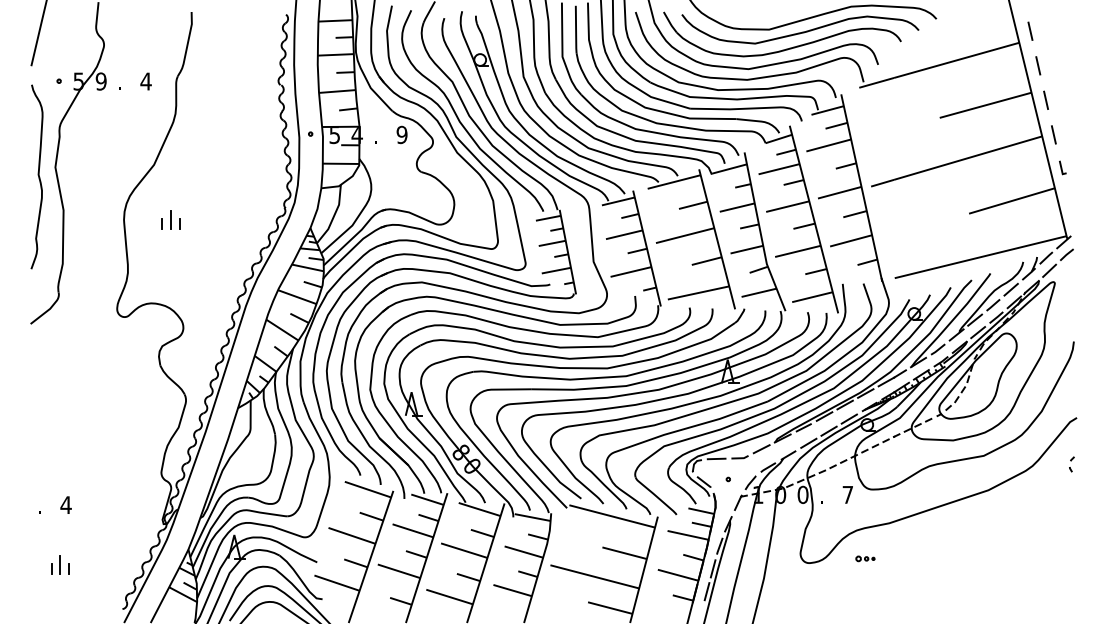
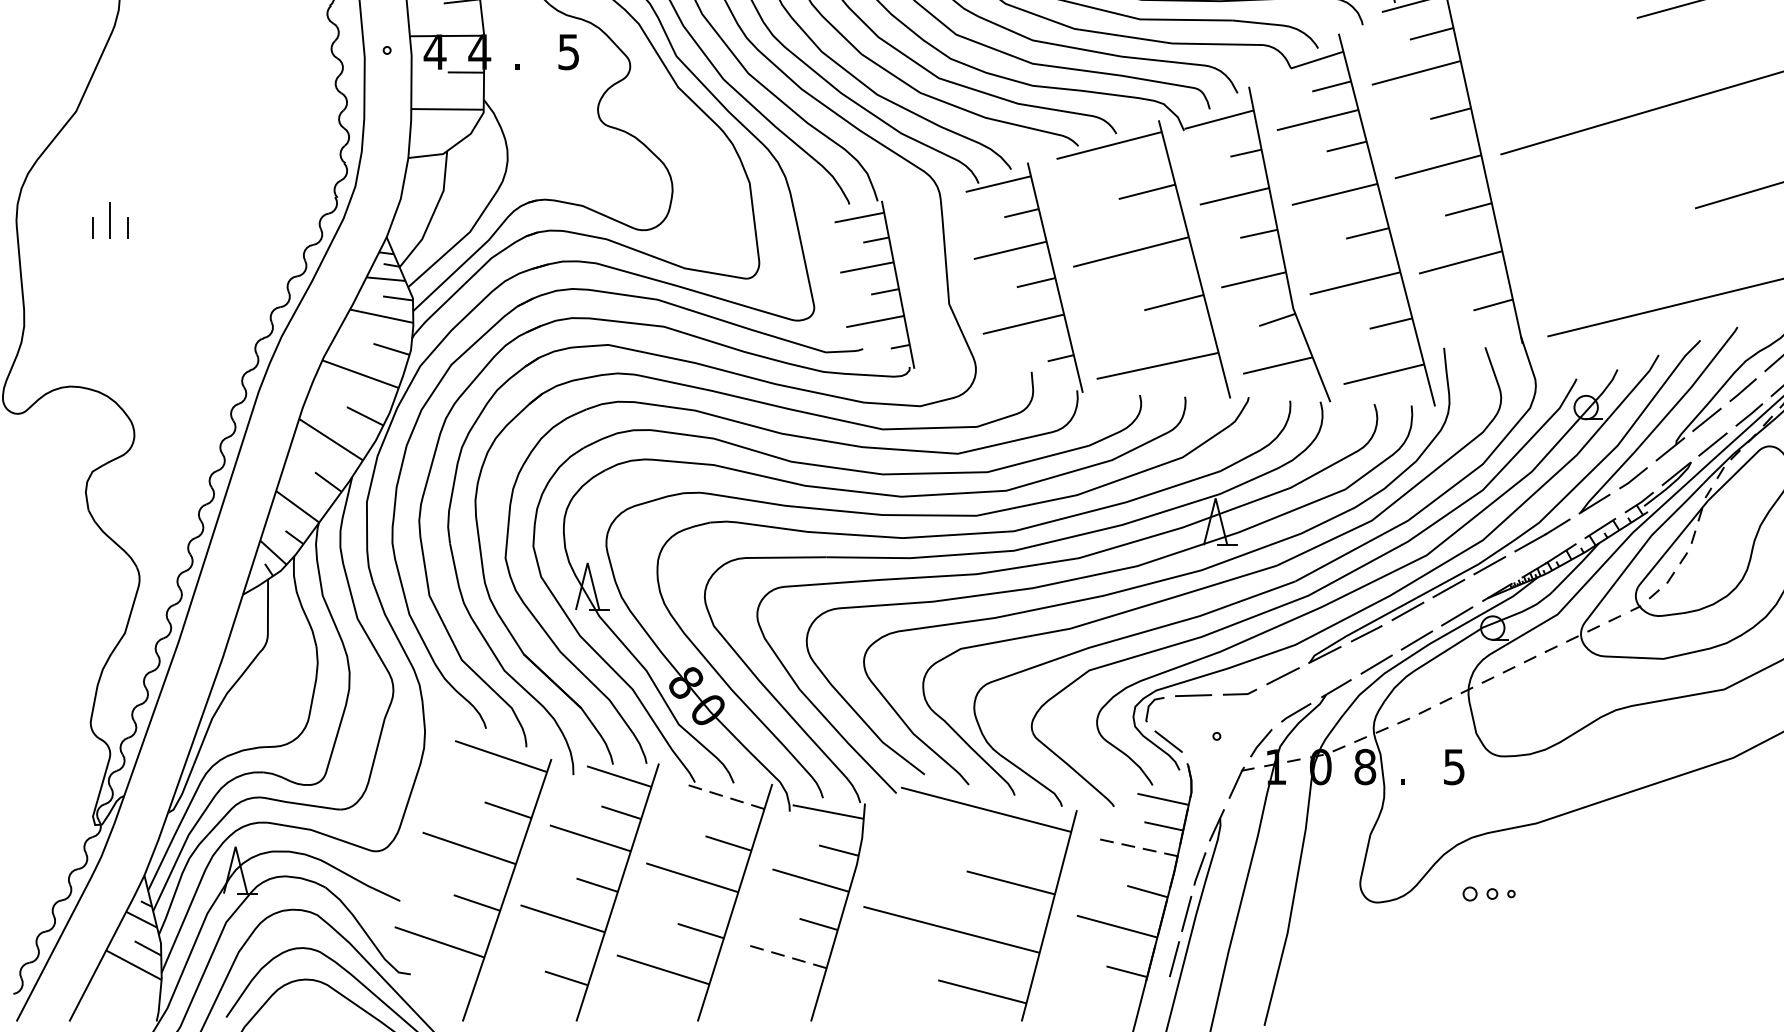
text: (401, 134) -> (567, 51), 9 -> 5
text: (334, 135) -> (434, 53), 5 -> 4
text: (802, 494) -> (1364, 766), 0 -> 8
text: (847, 495) -> (1453, 768), 7 -> 5
line: (479, 509) -> (722, 796), solid -> dashed
line: (687, 535) -> (1135, 847), solid -> dashed
part: (865, 558) -> (1489, 893), size x1.4
line: (512, 590) -> (788, 956), solid -> dashed

